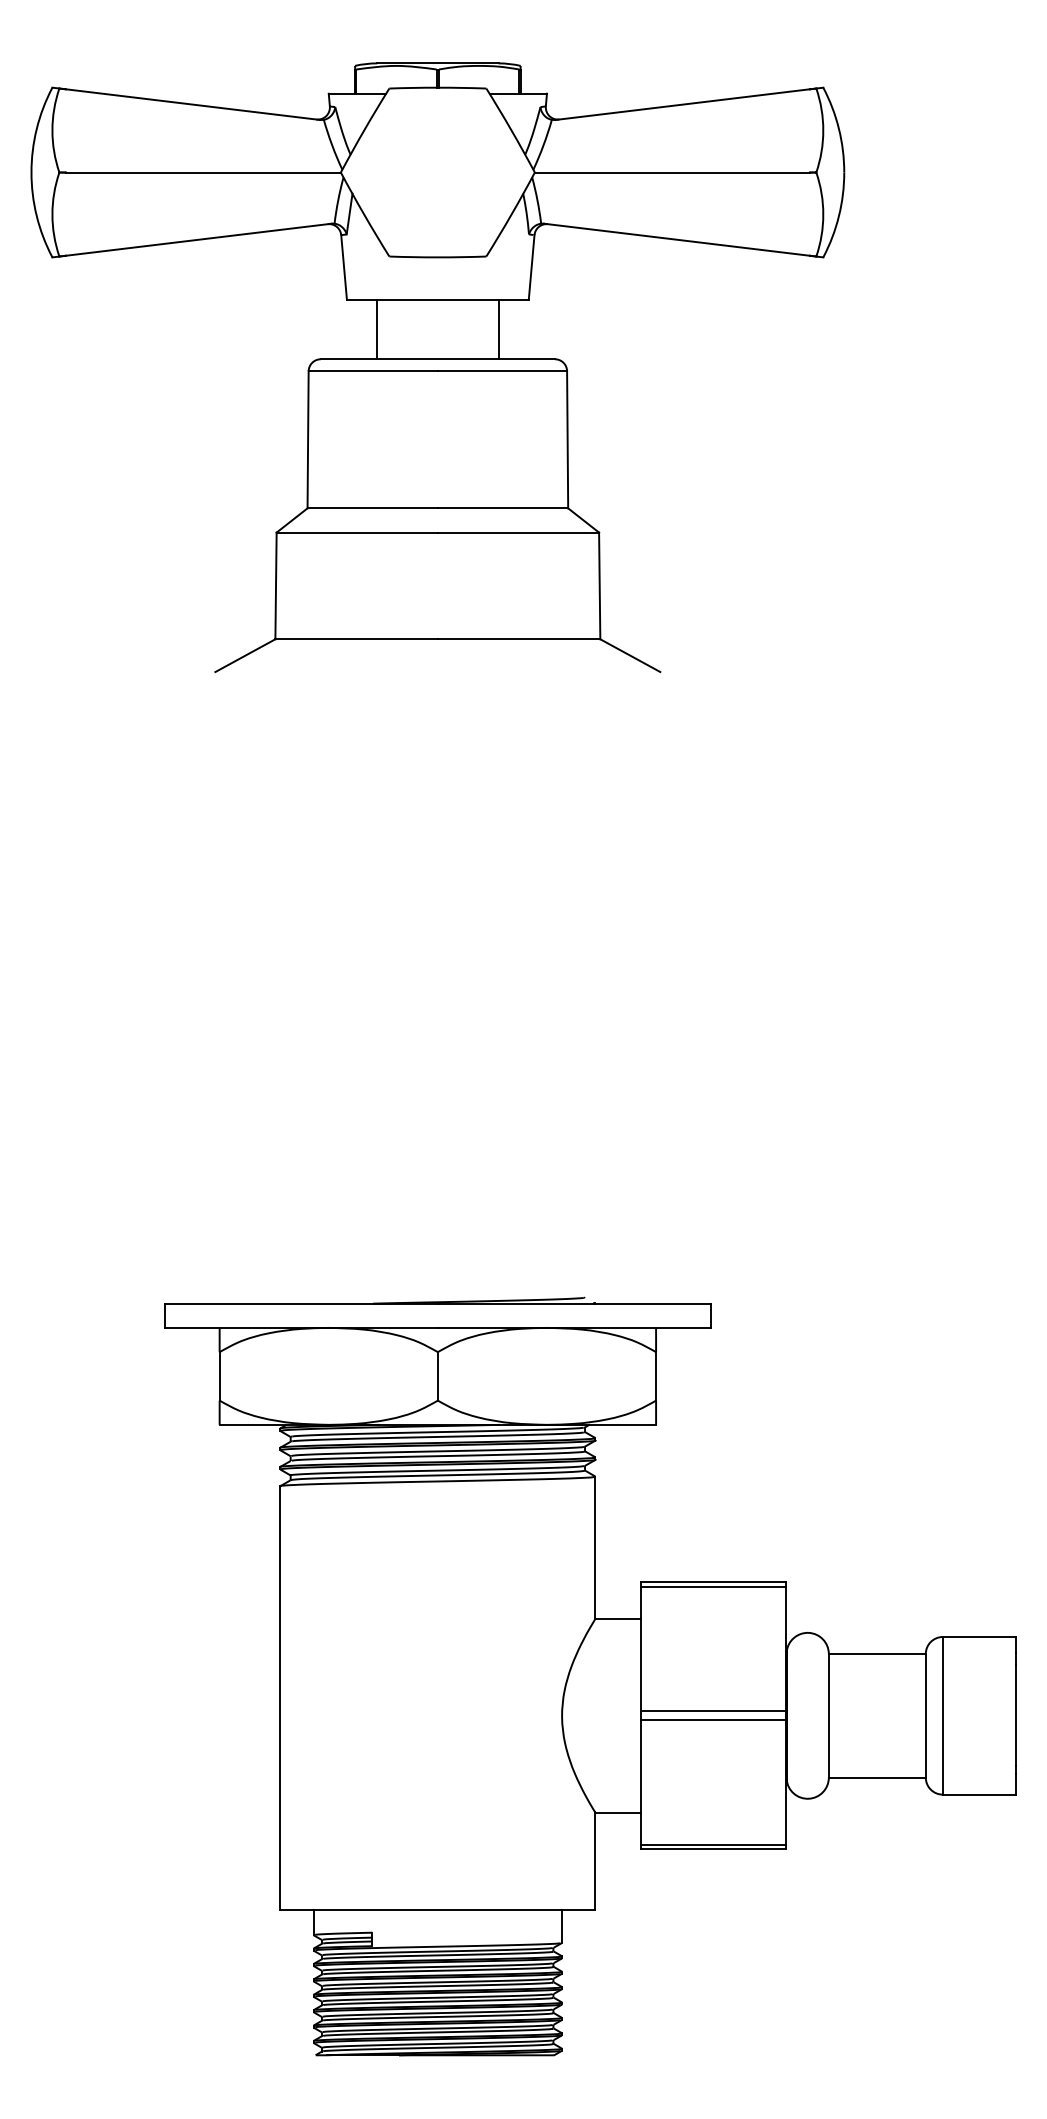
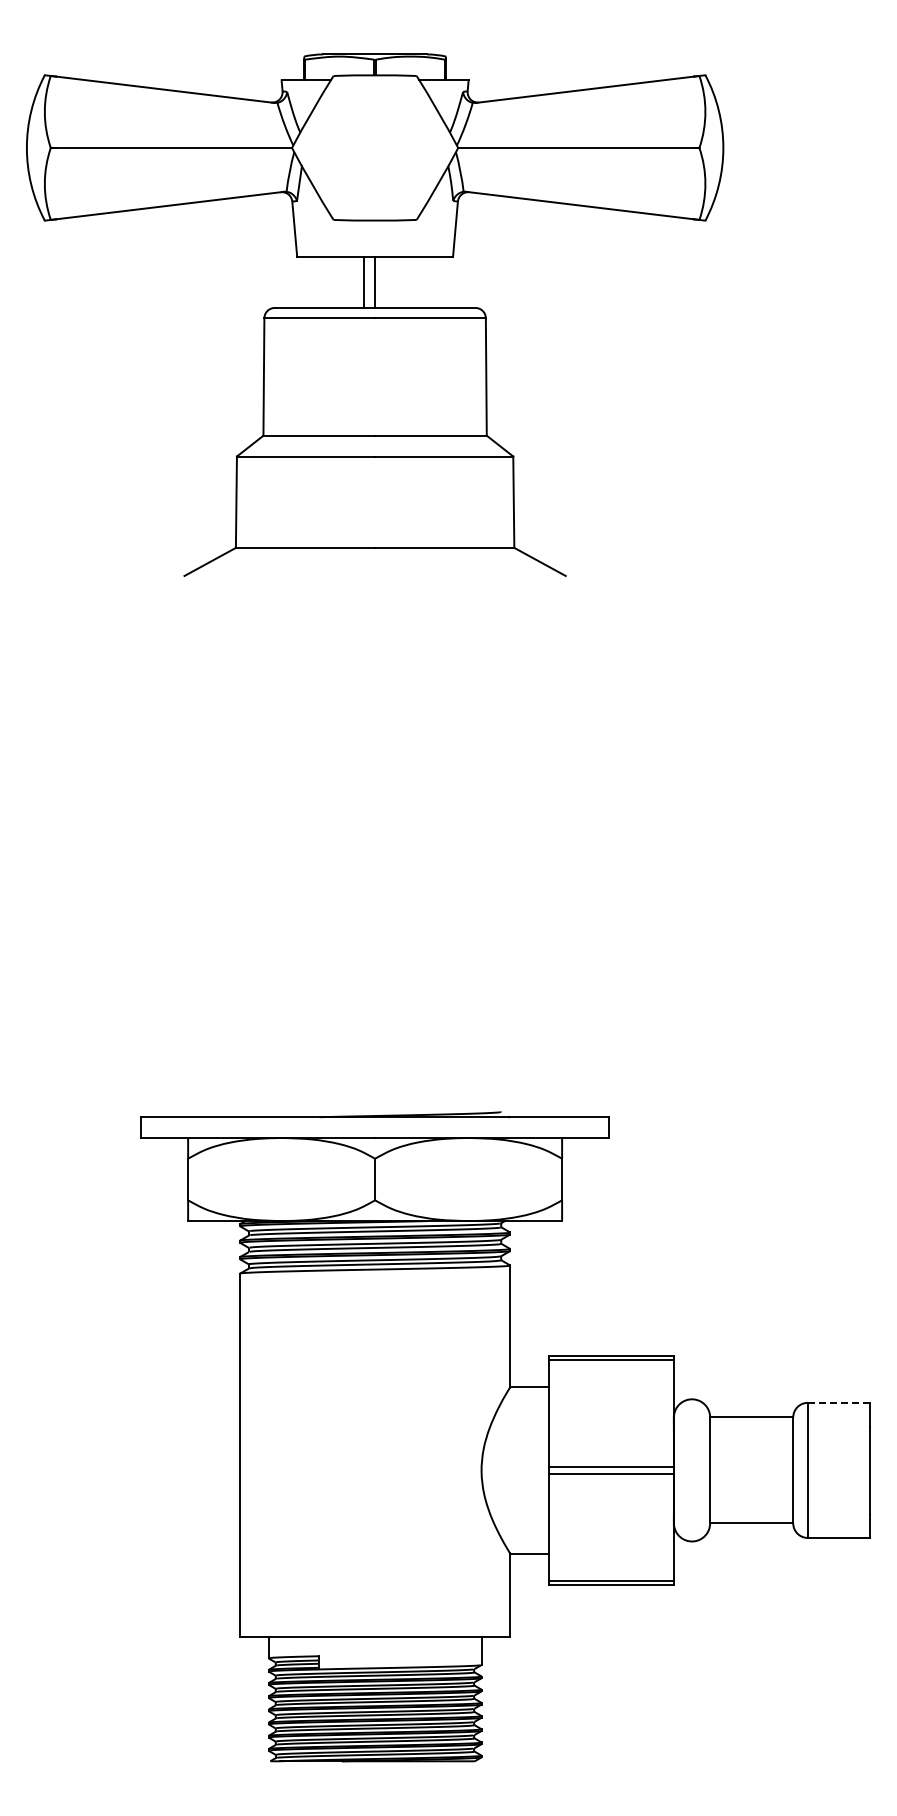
line: (377, 329) -> (364, 282), moved
line: (498, 329) -> (375, 282), moved
line: (978, 1636) -> (838, 1402), solid -> dashed

